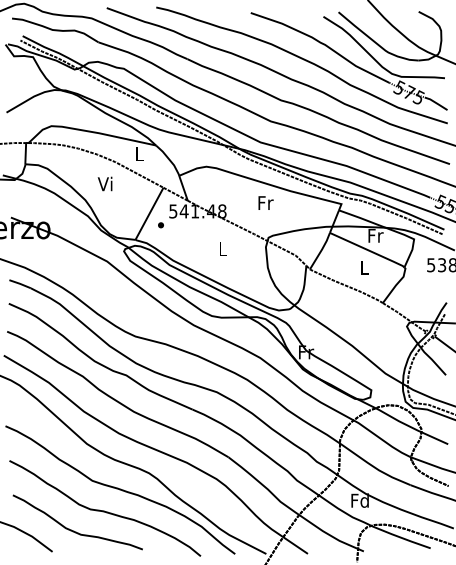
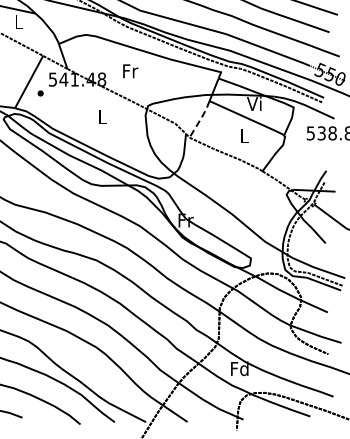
text: (265, 202) -> (130, 70), moved
text: (375, 235) -> (255, 103), Fr -> Vi
line: (321, 251) -> (201, 119), solid -> dashed

